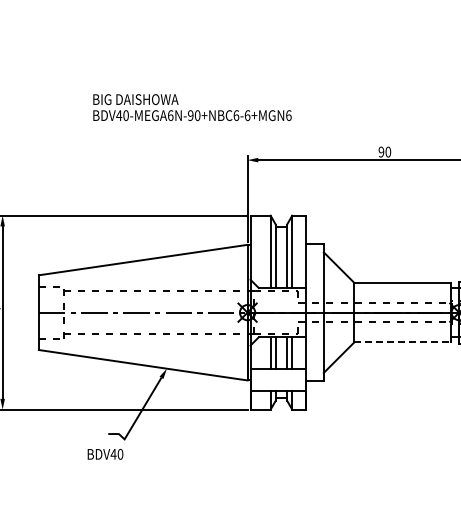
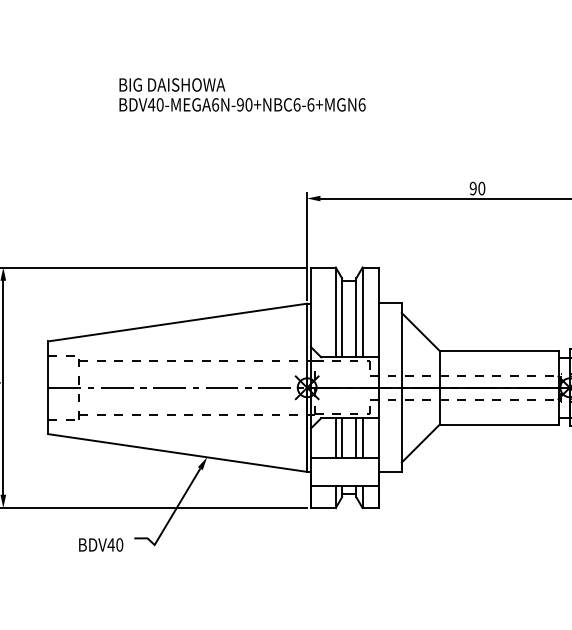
text: (192, 107) -> (242, 94), moved
line: (403, 342) -> (500, 424), dashed -> solid
text: (105, 453) -> (101, 543), moved

